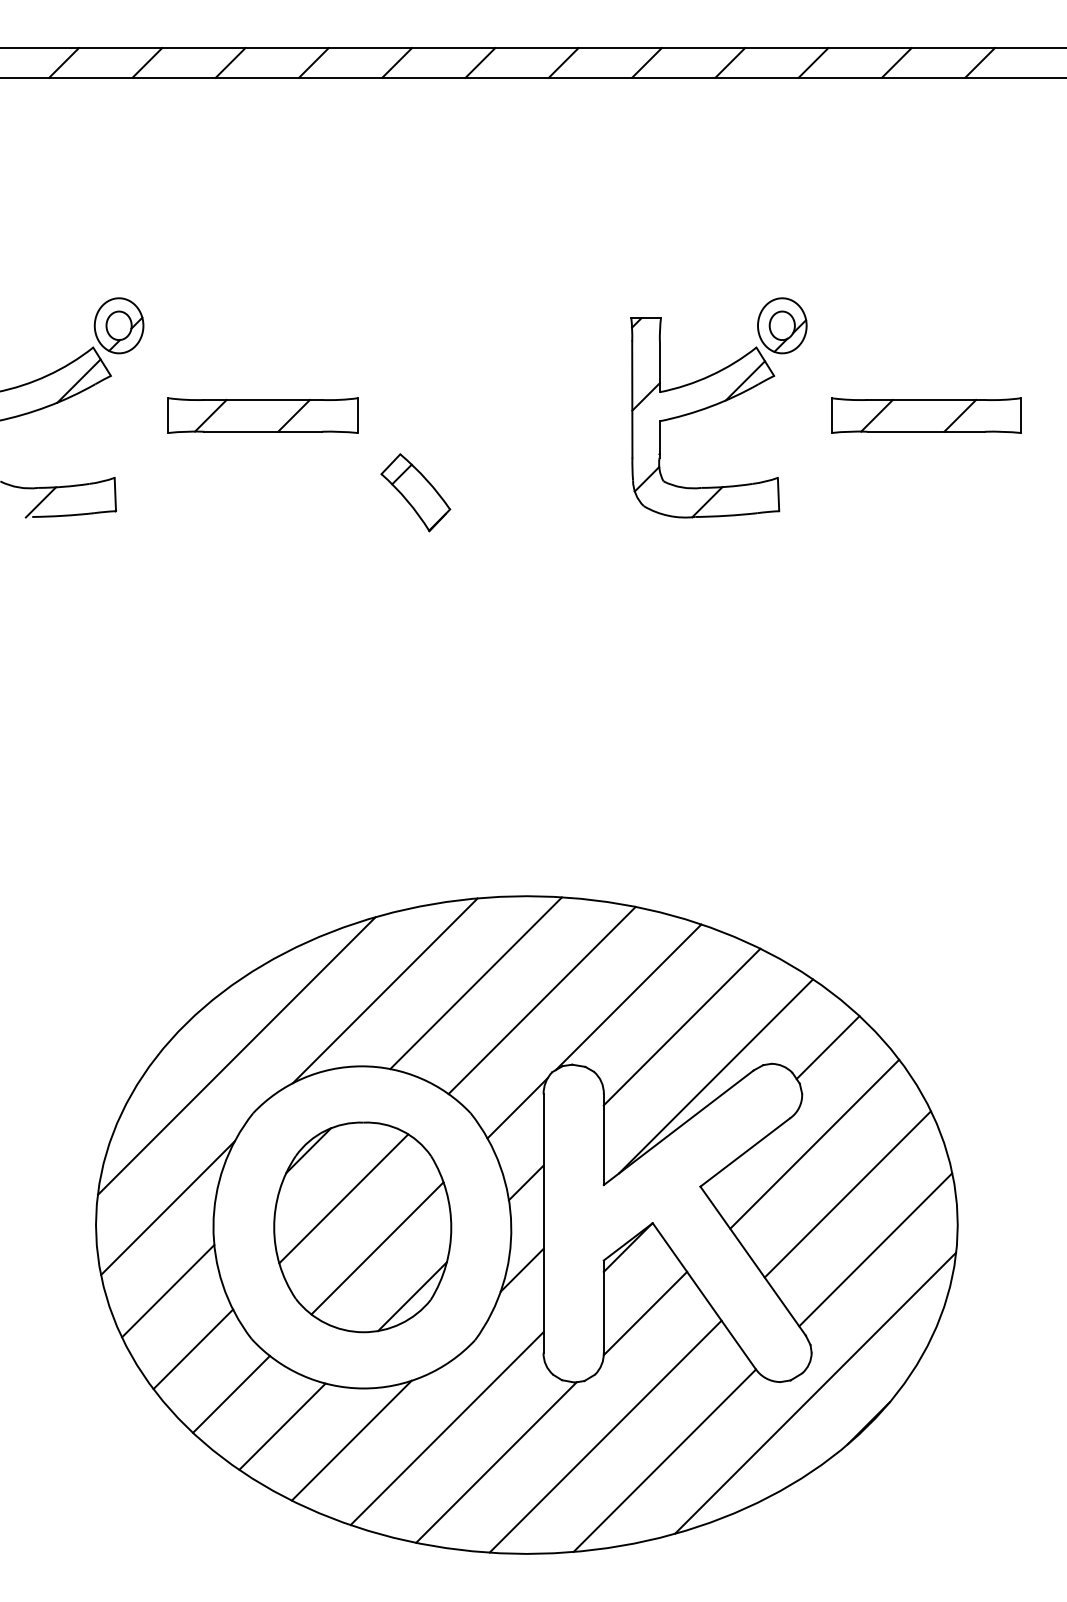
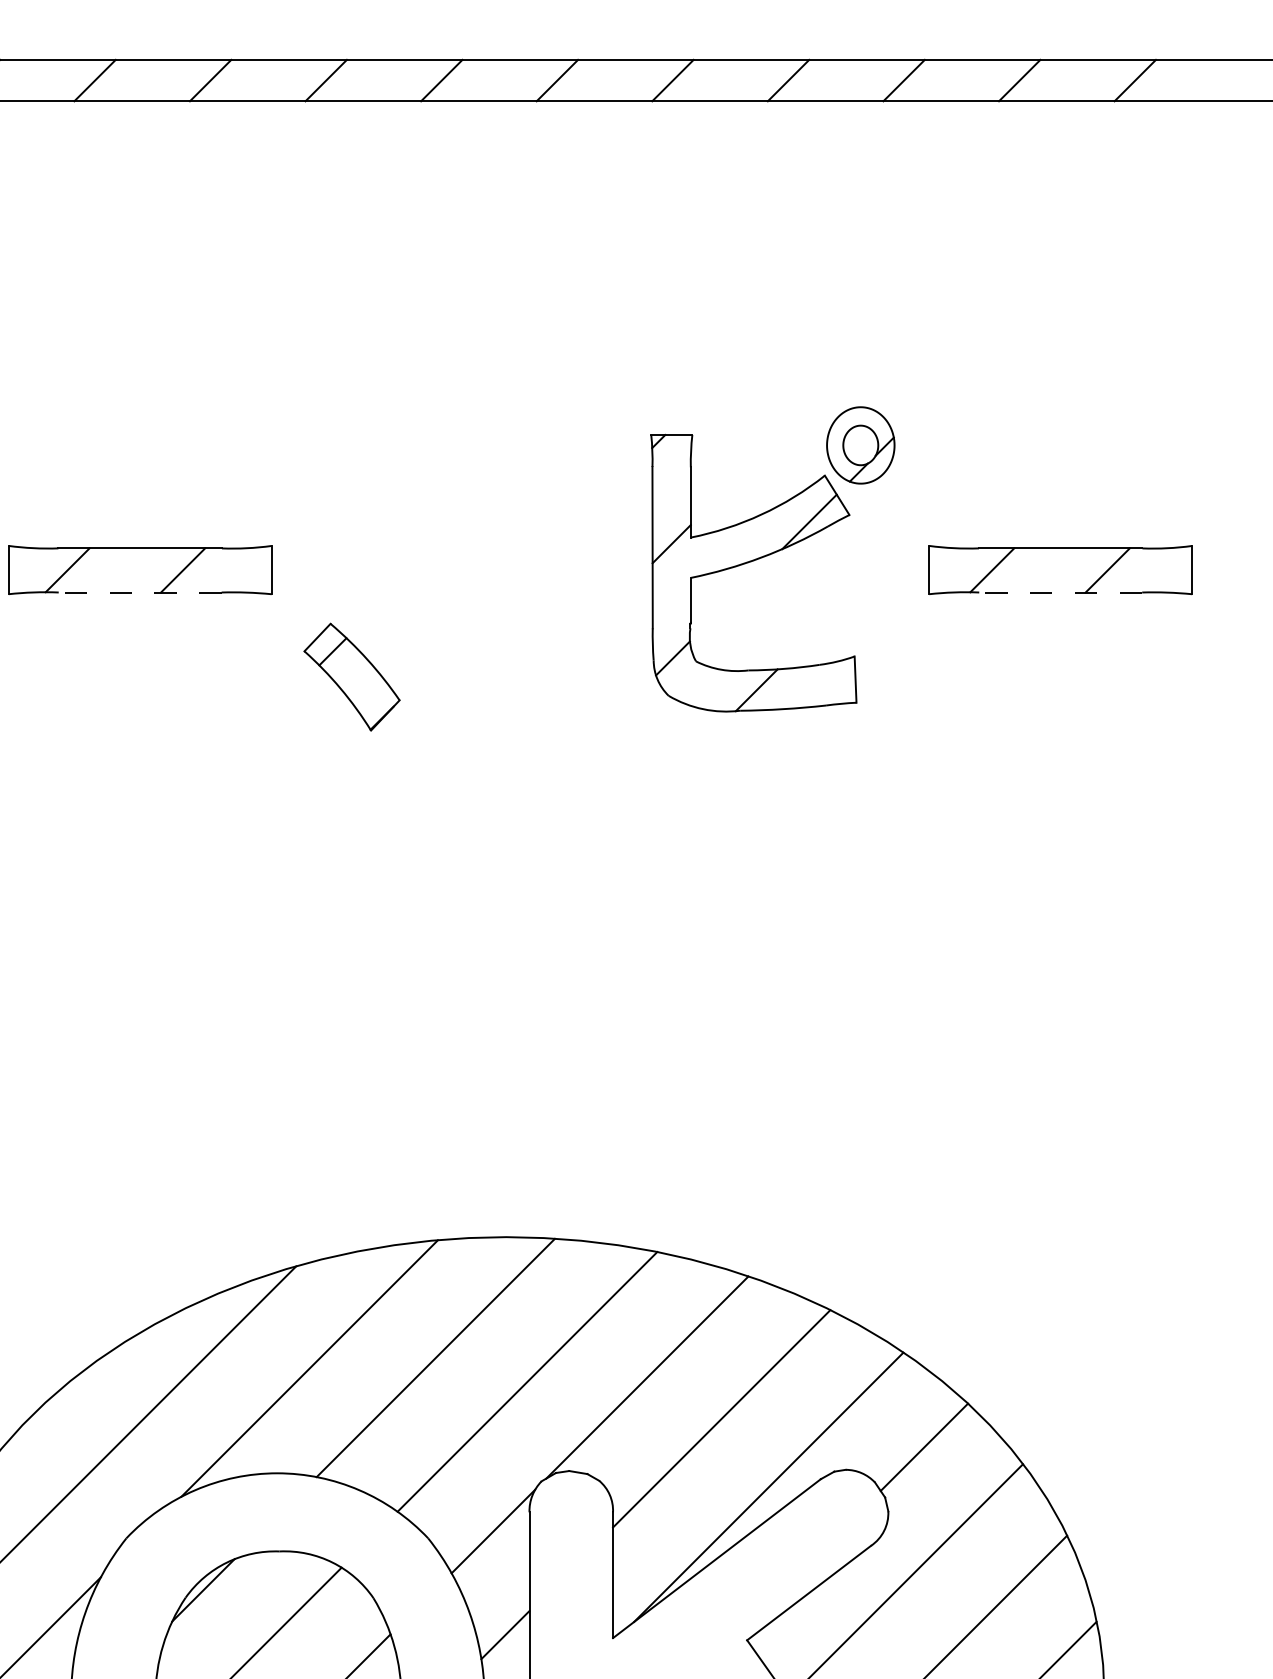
line: (263, 431) -> (140, 592), solid -> dashed
line: (926, 431) -> (1060, 592), solid -> dashed

